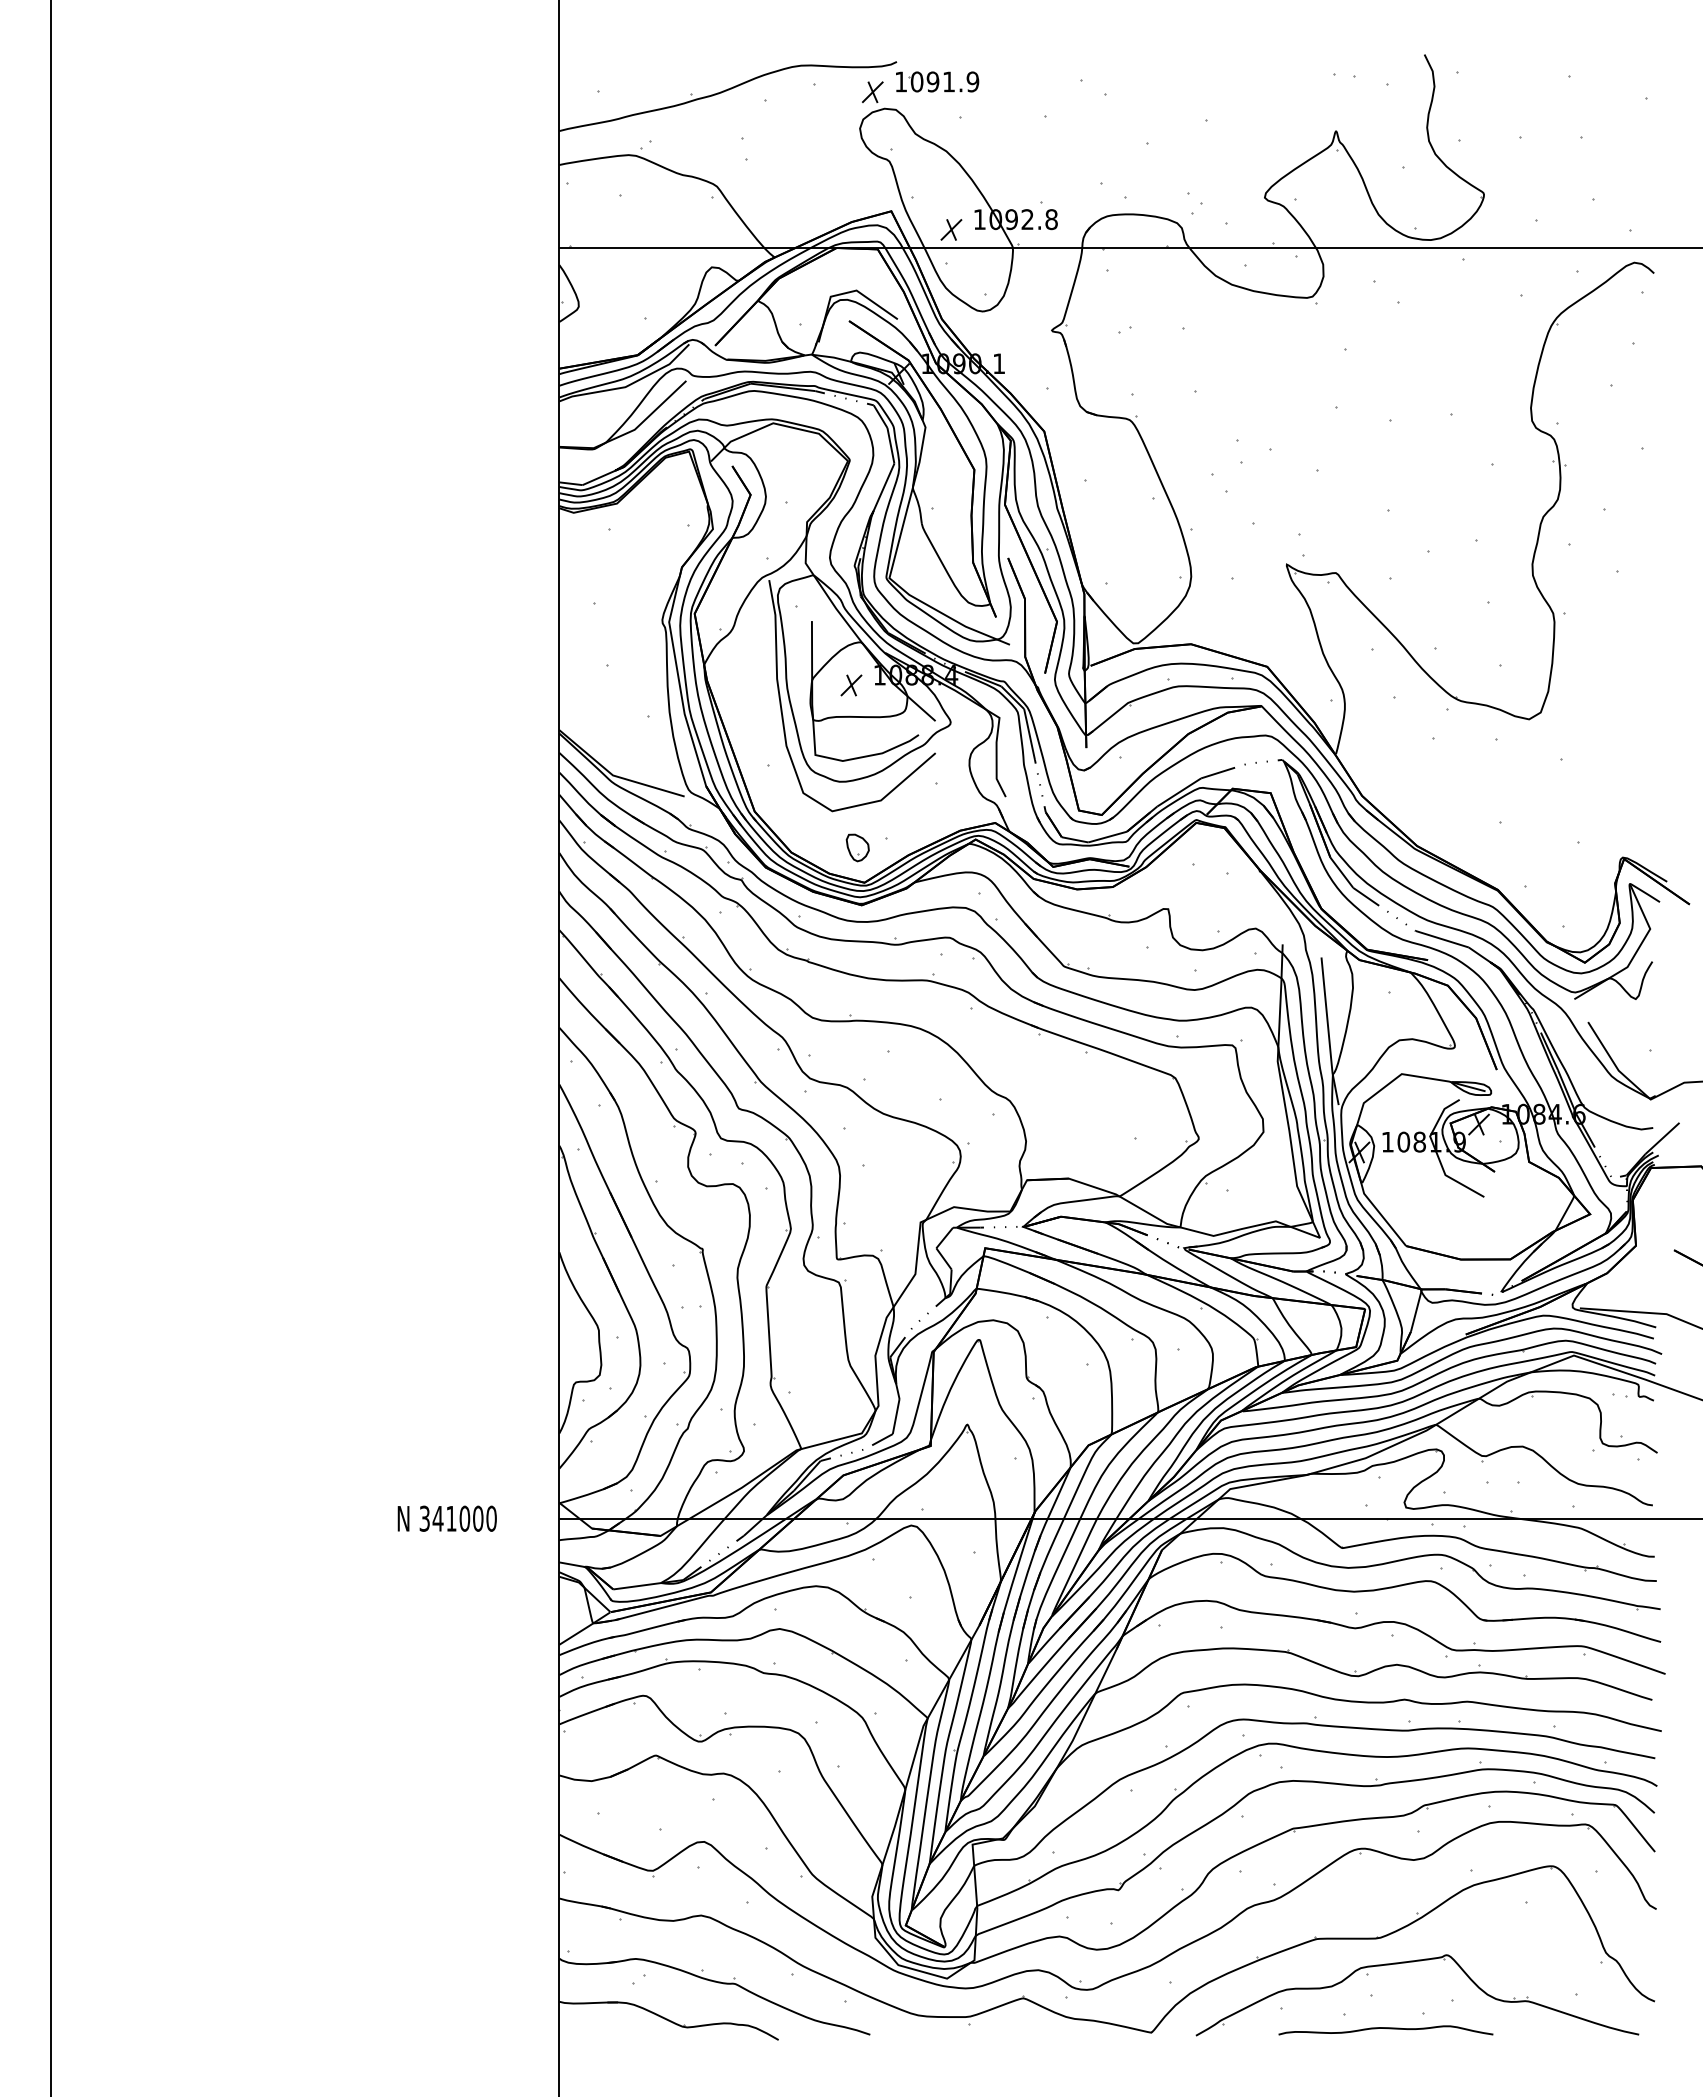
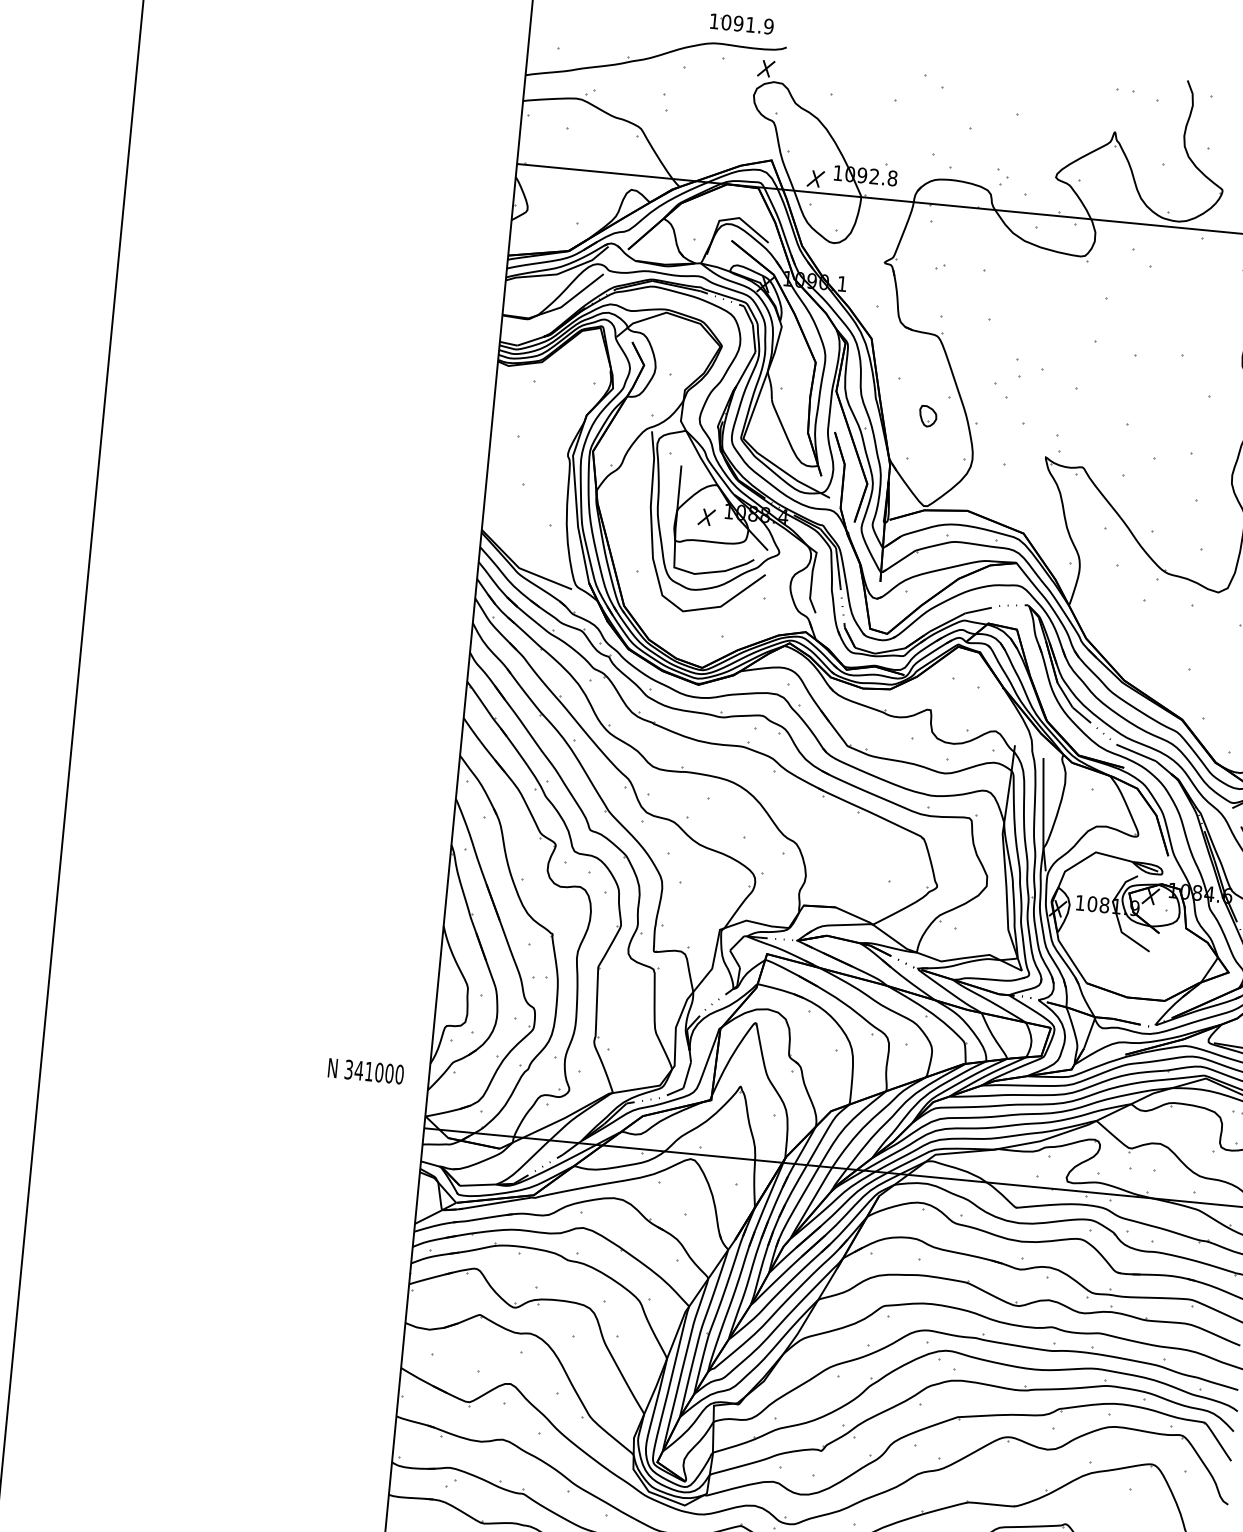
part: (937, 81) -> (742, 23), moved
part: (857, 847) -> (927, 416), moved
text: (446, 1518) -> (365, 1071), moved

